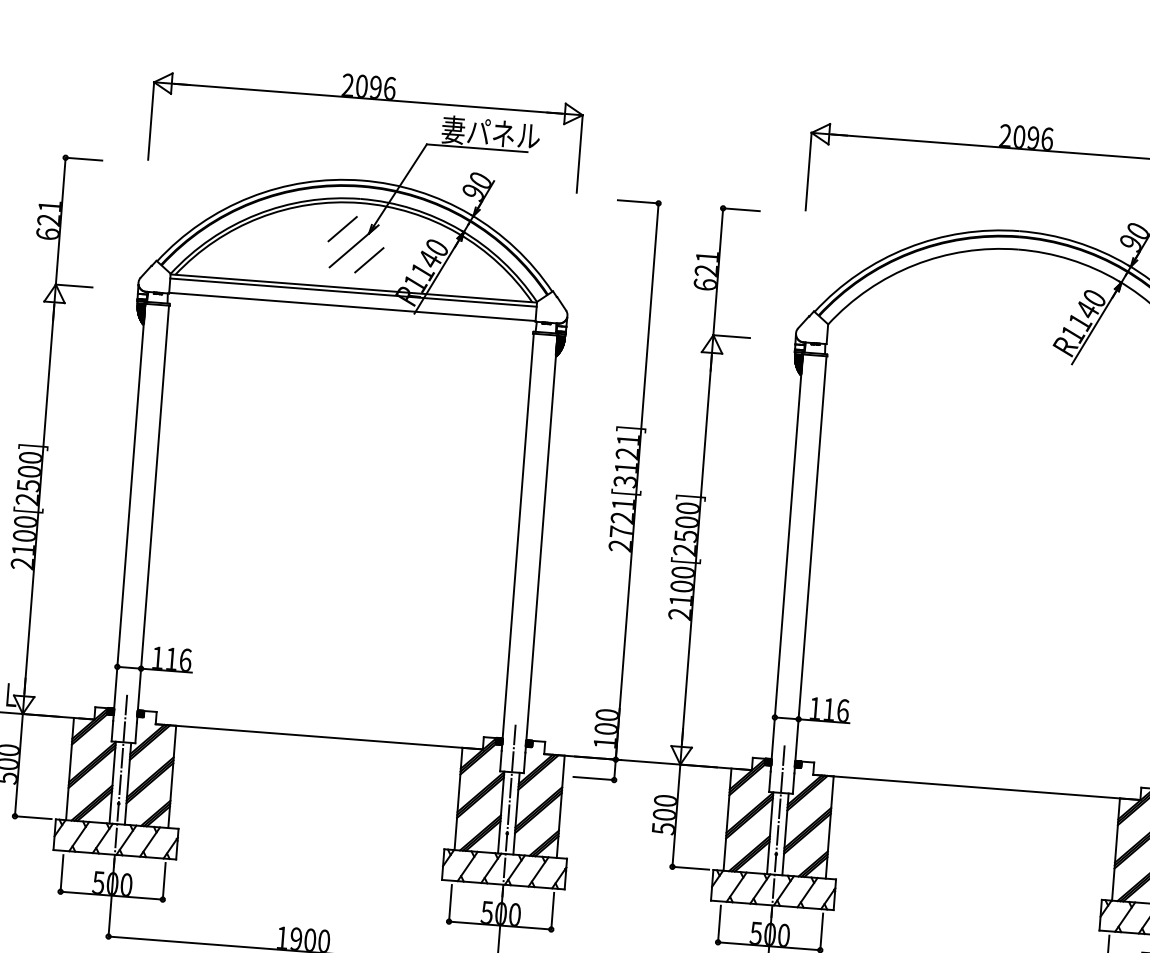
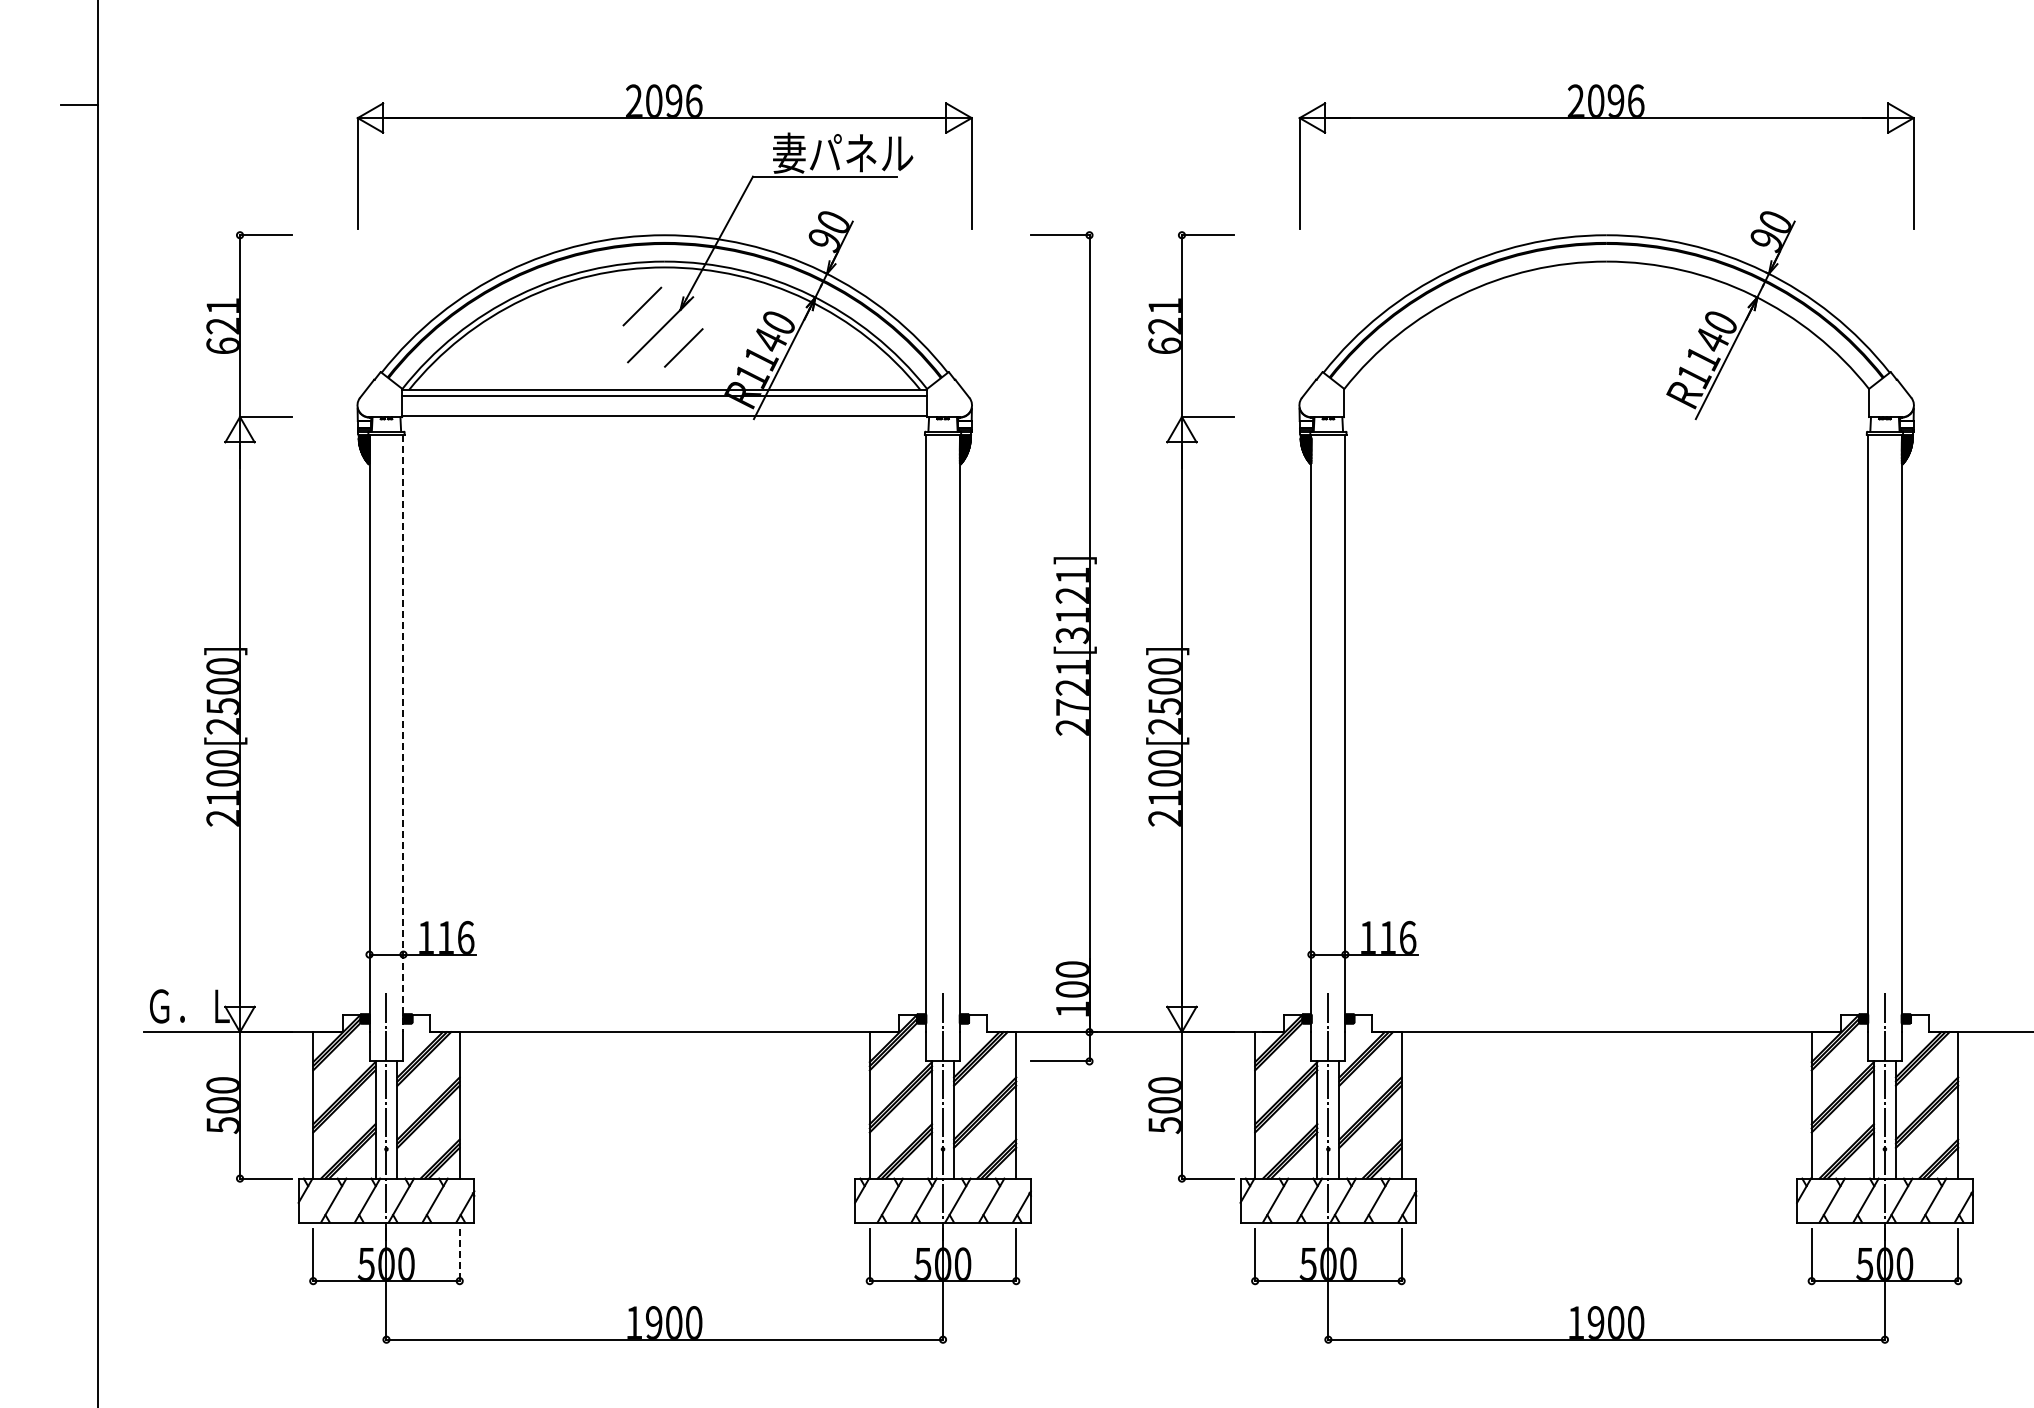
line: (152, 514) -> (403, 733), solid -> dashed
line: (164, 881) -> (459, 1255), solid -> dashed

